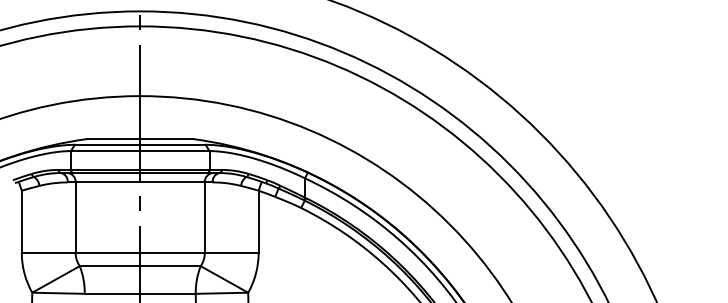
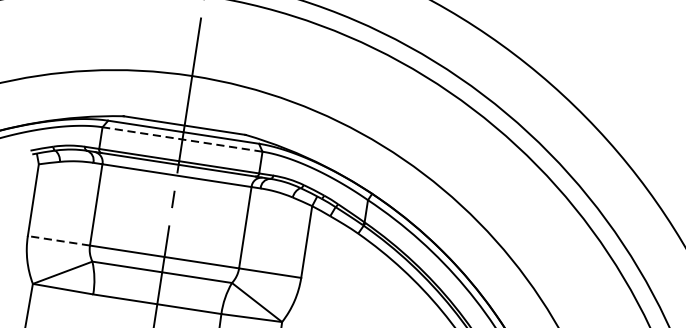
line: (139, 151) -> (181, 139), solid -> dashed
line: (48, 252) -> (58, 240), solid -> dashed

